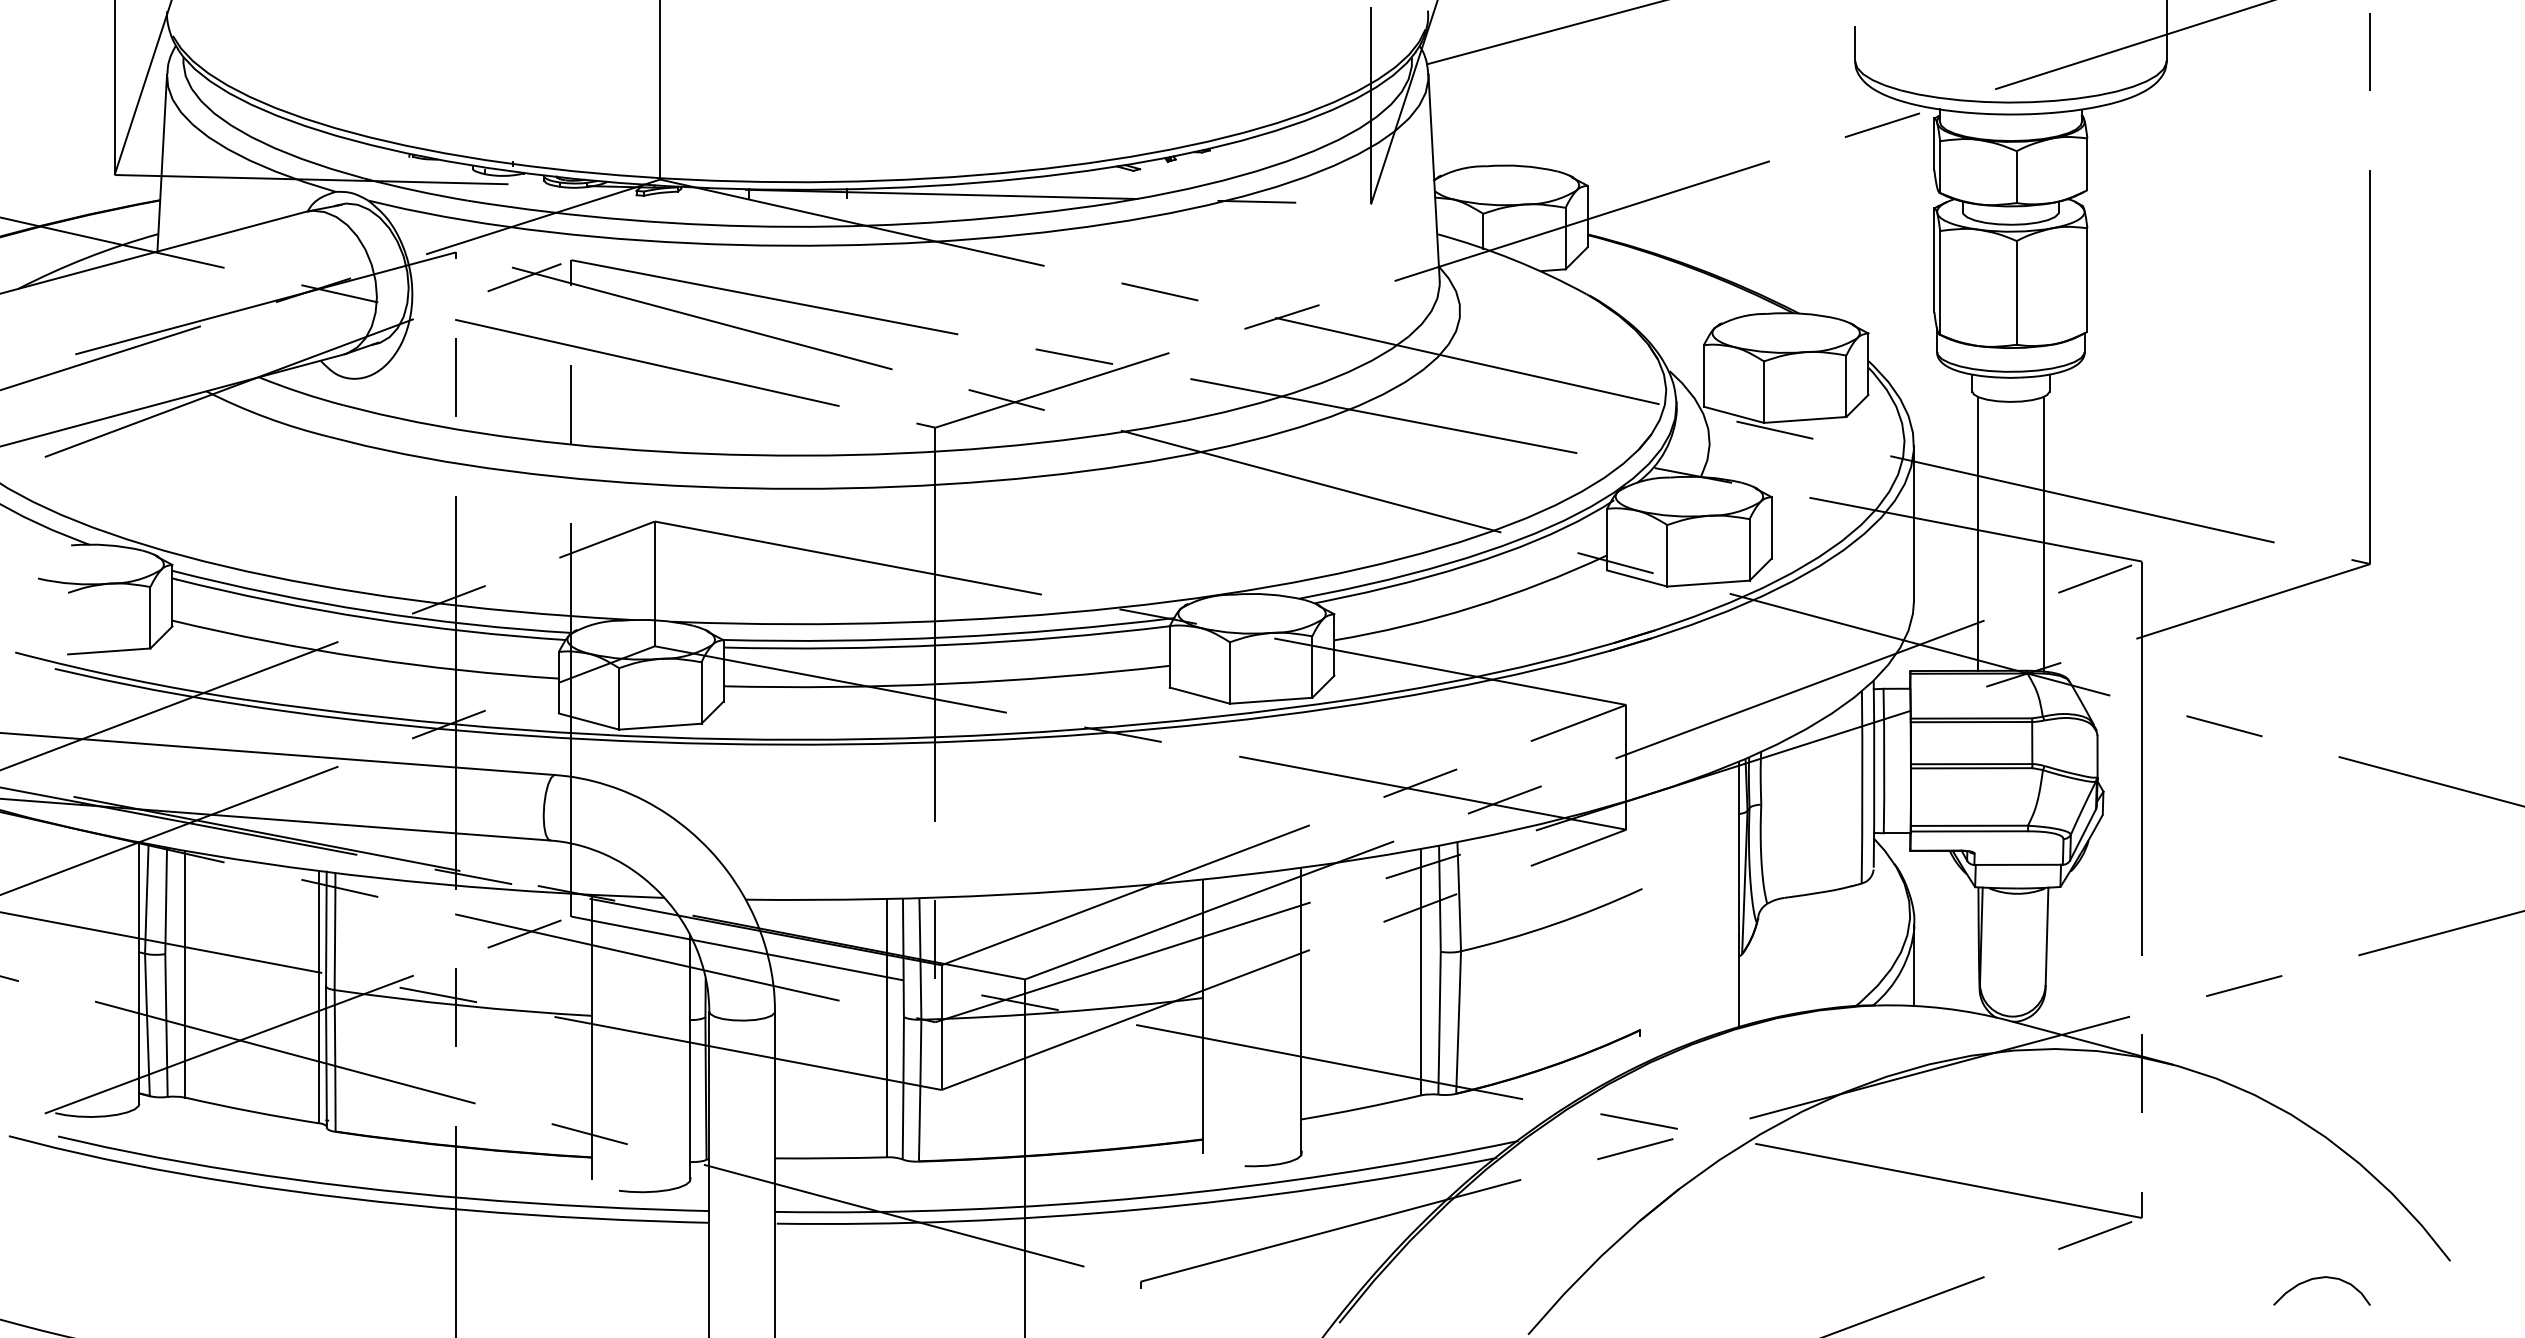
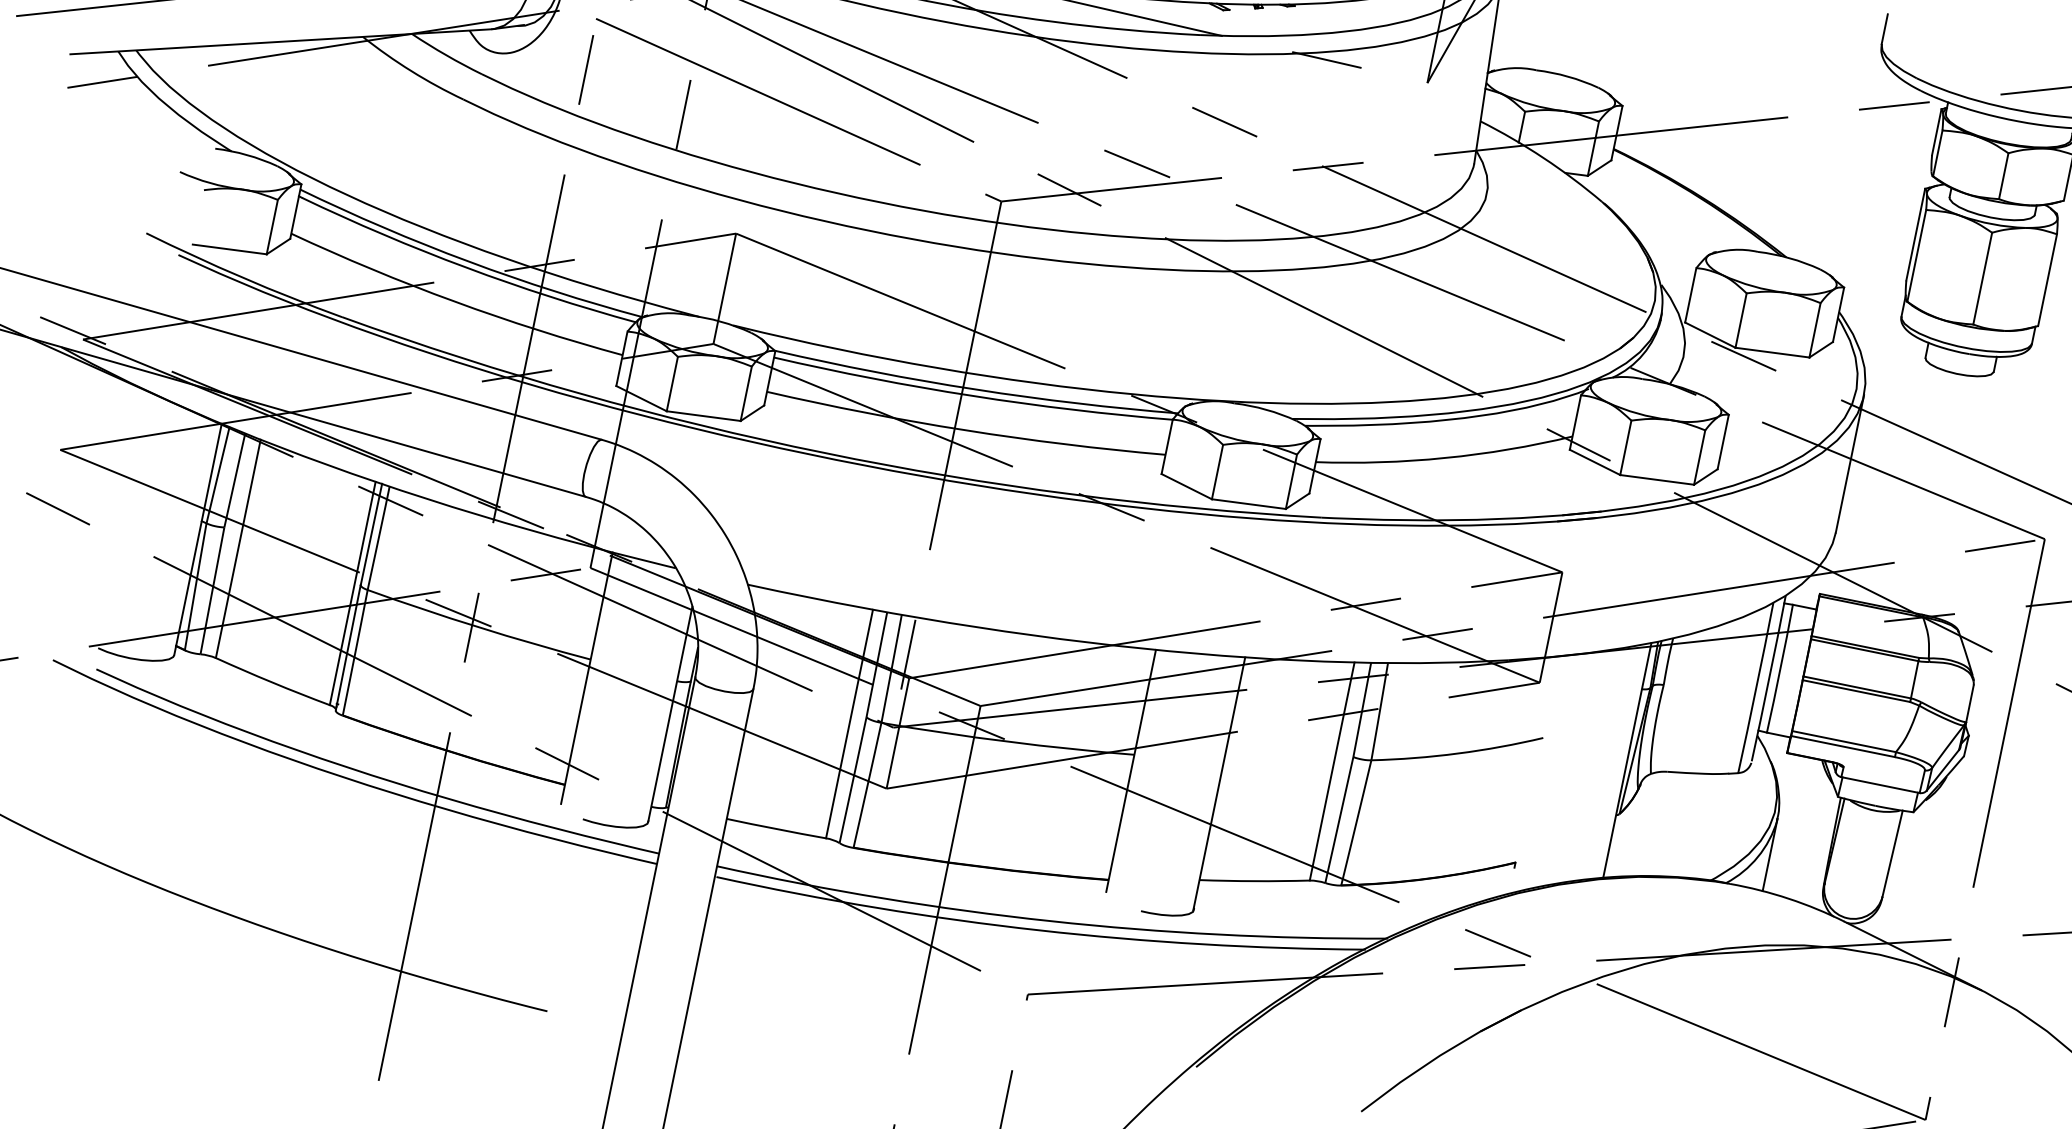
line: (1978, 533) -> (1905, 484), removed
line: (2043, 534) -> (1962, 497), removed

